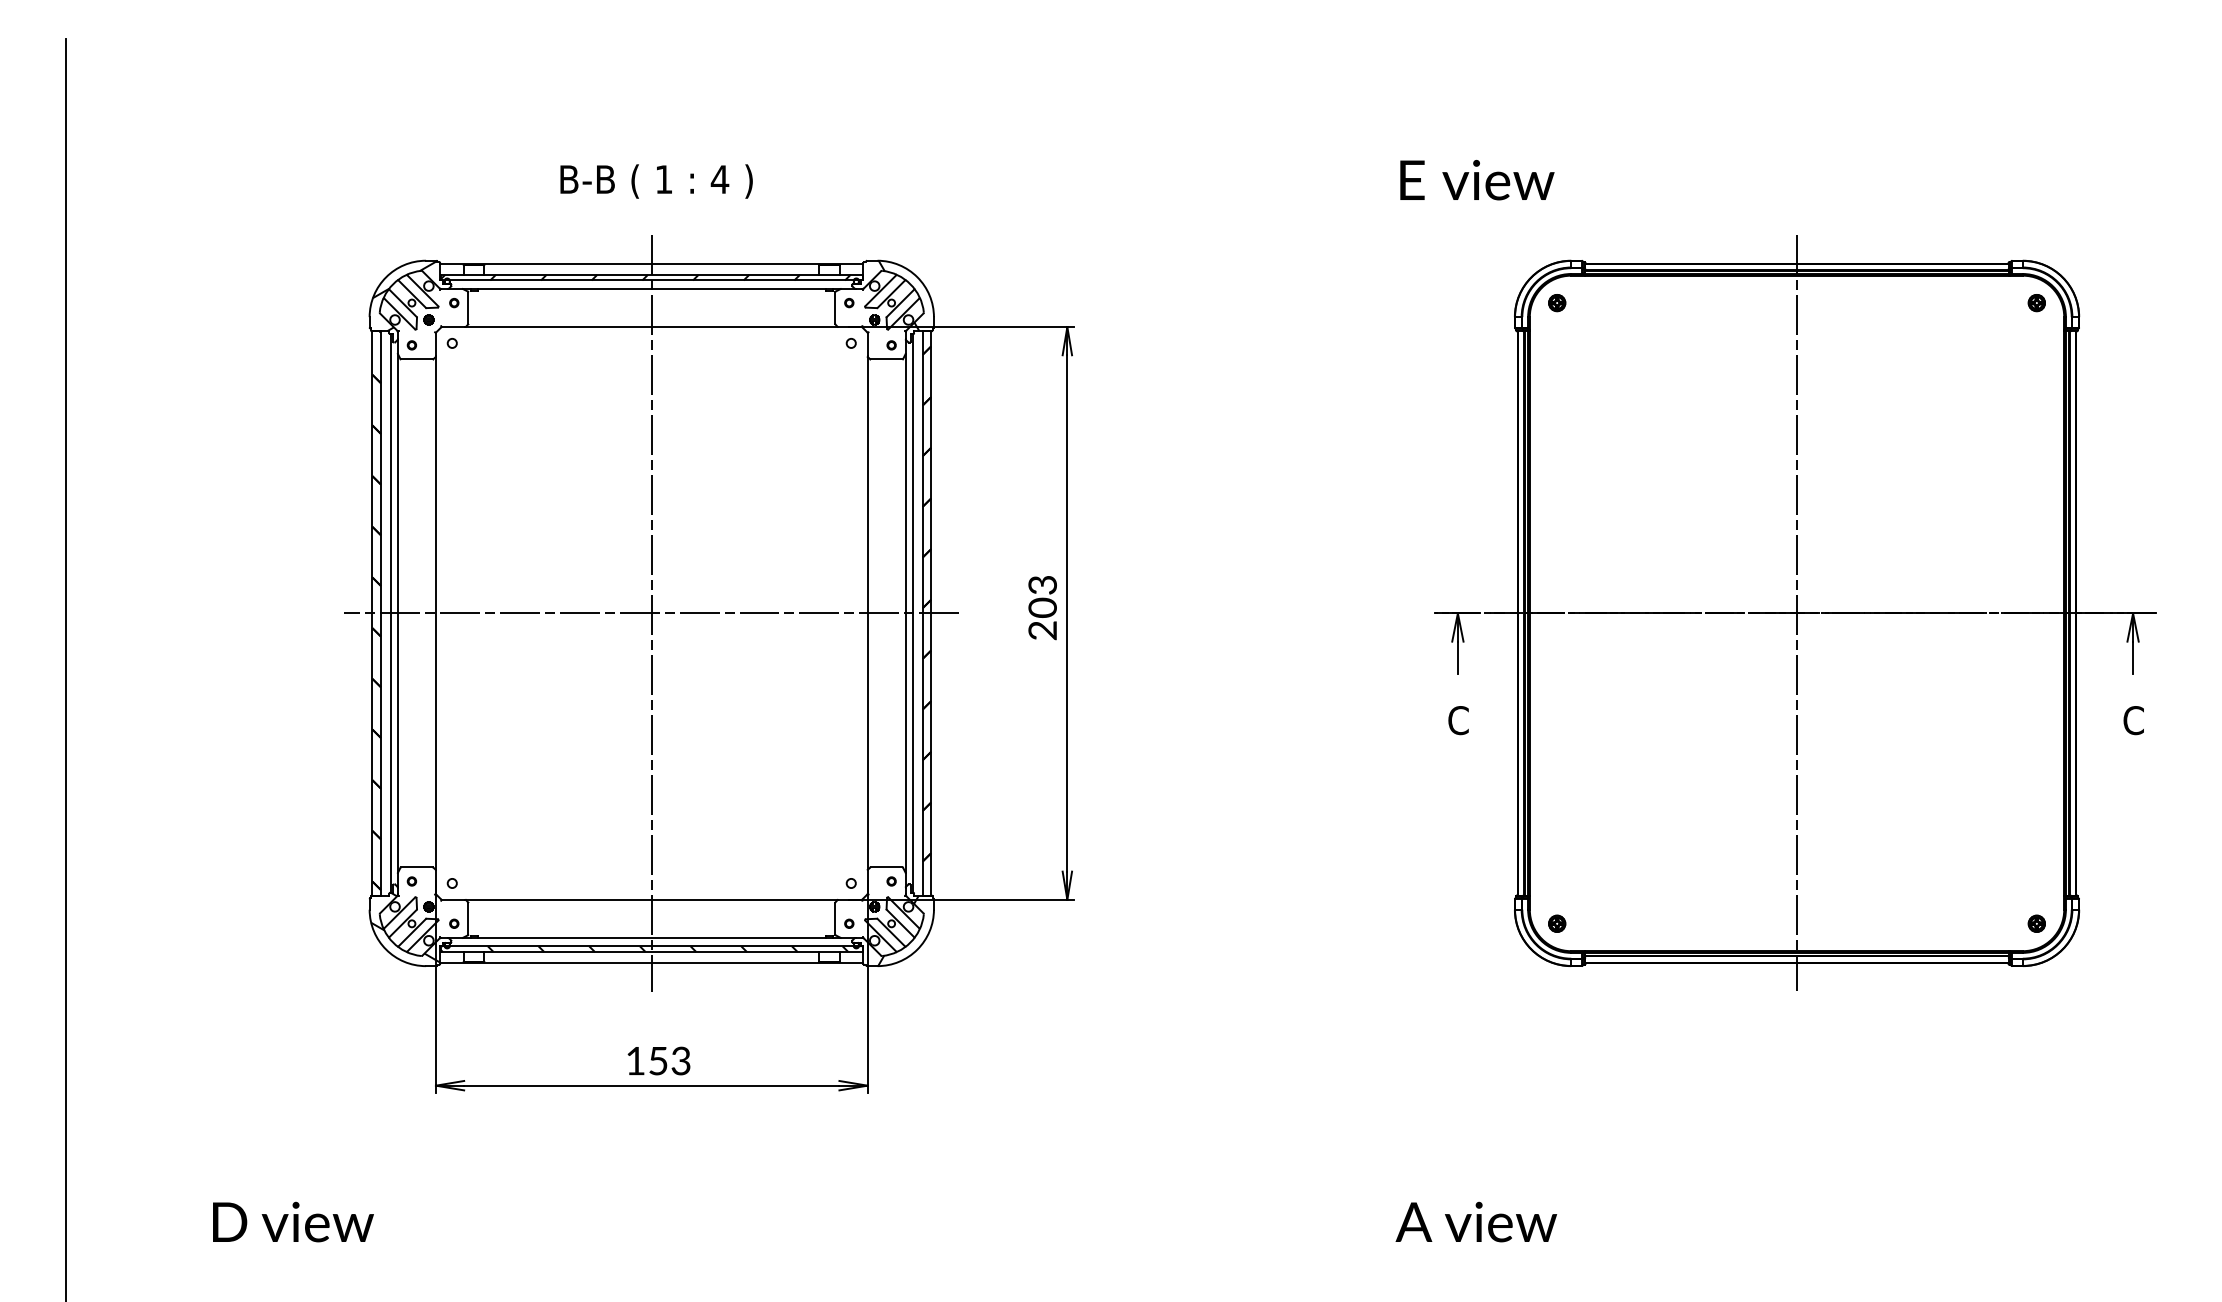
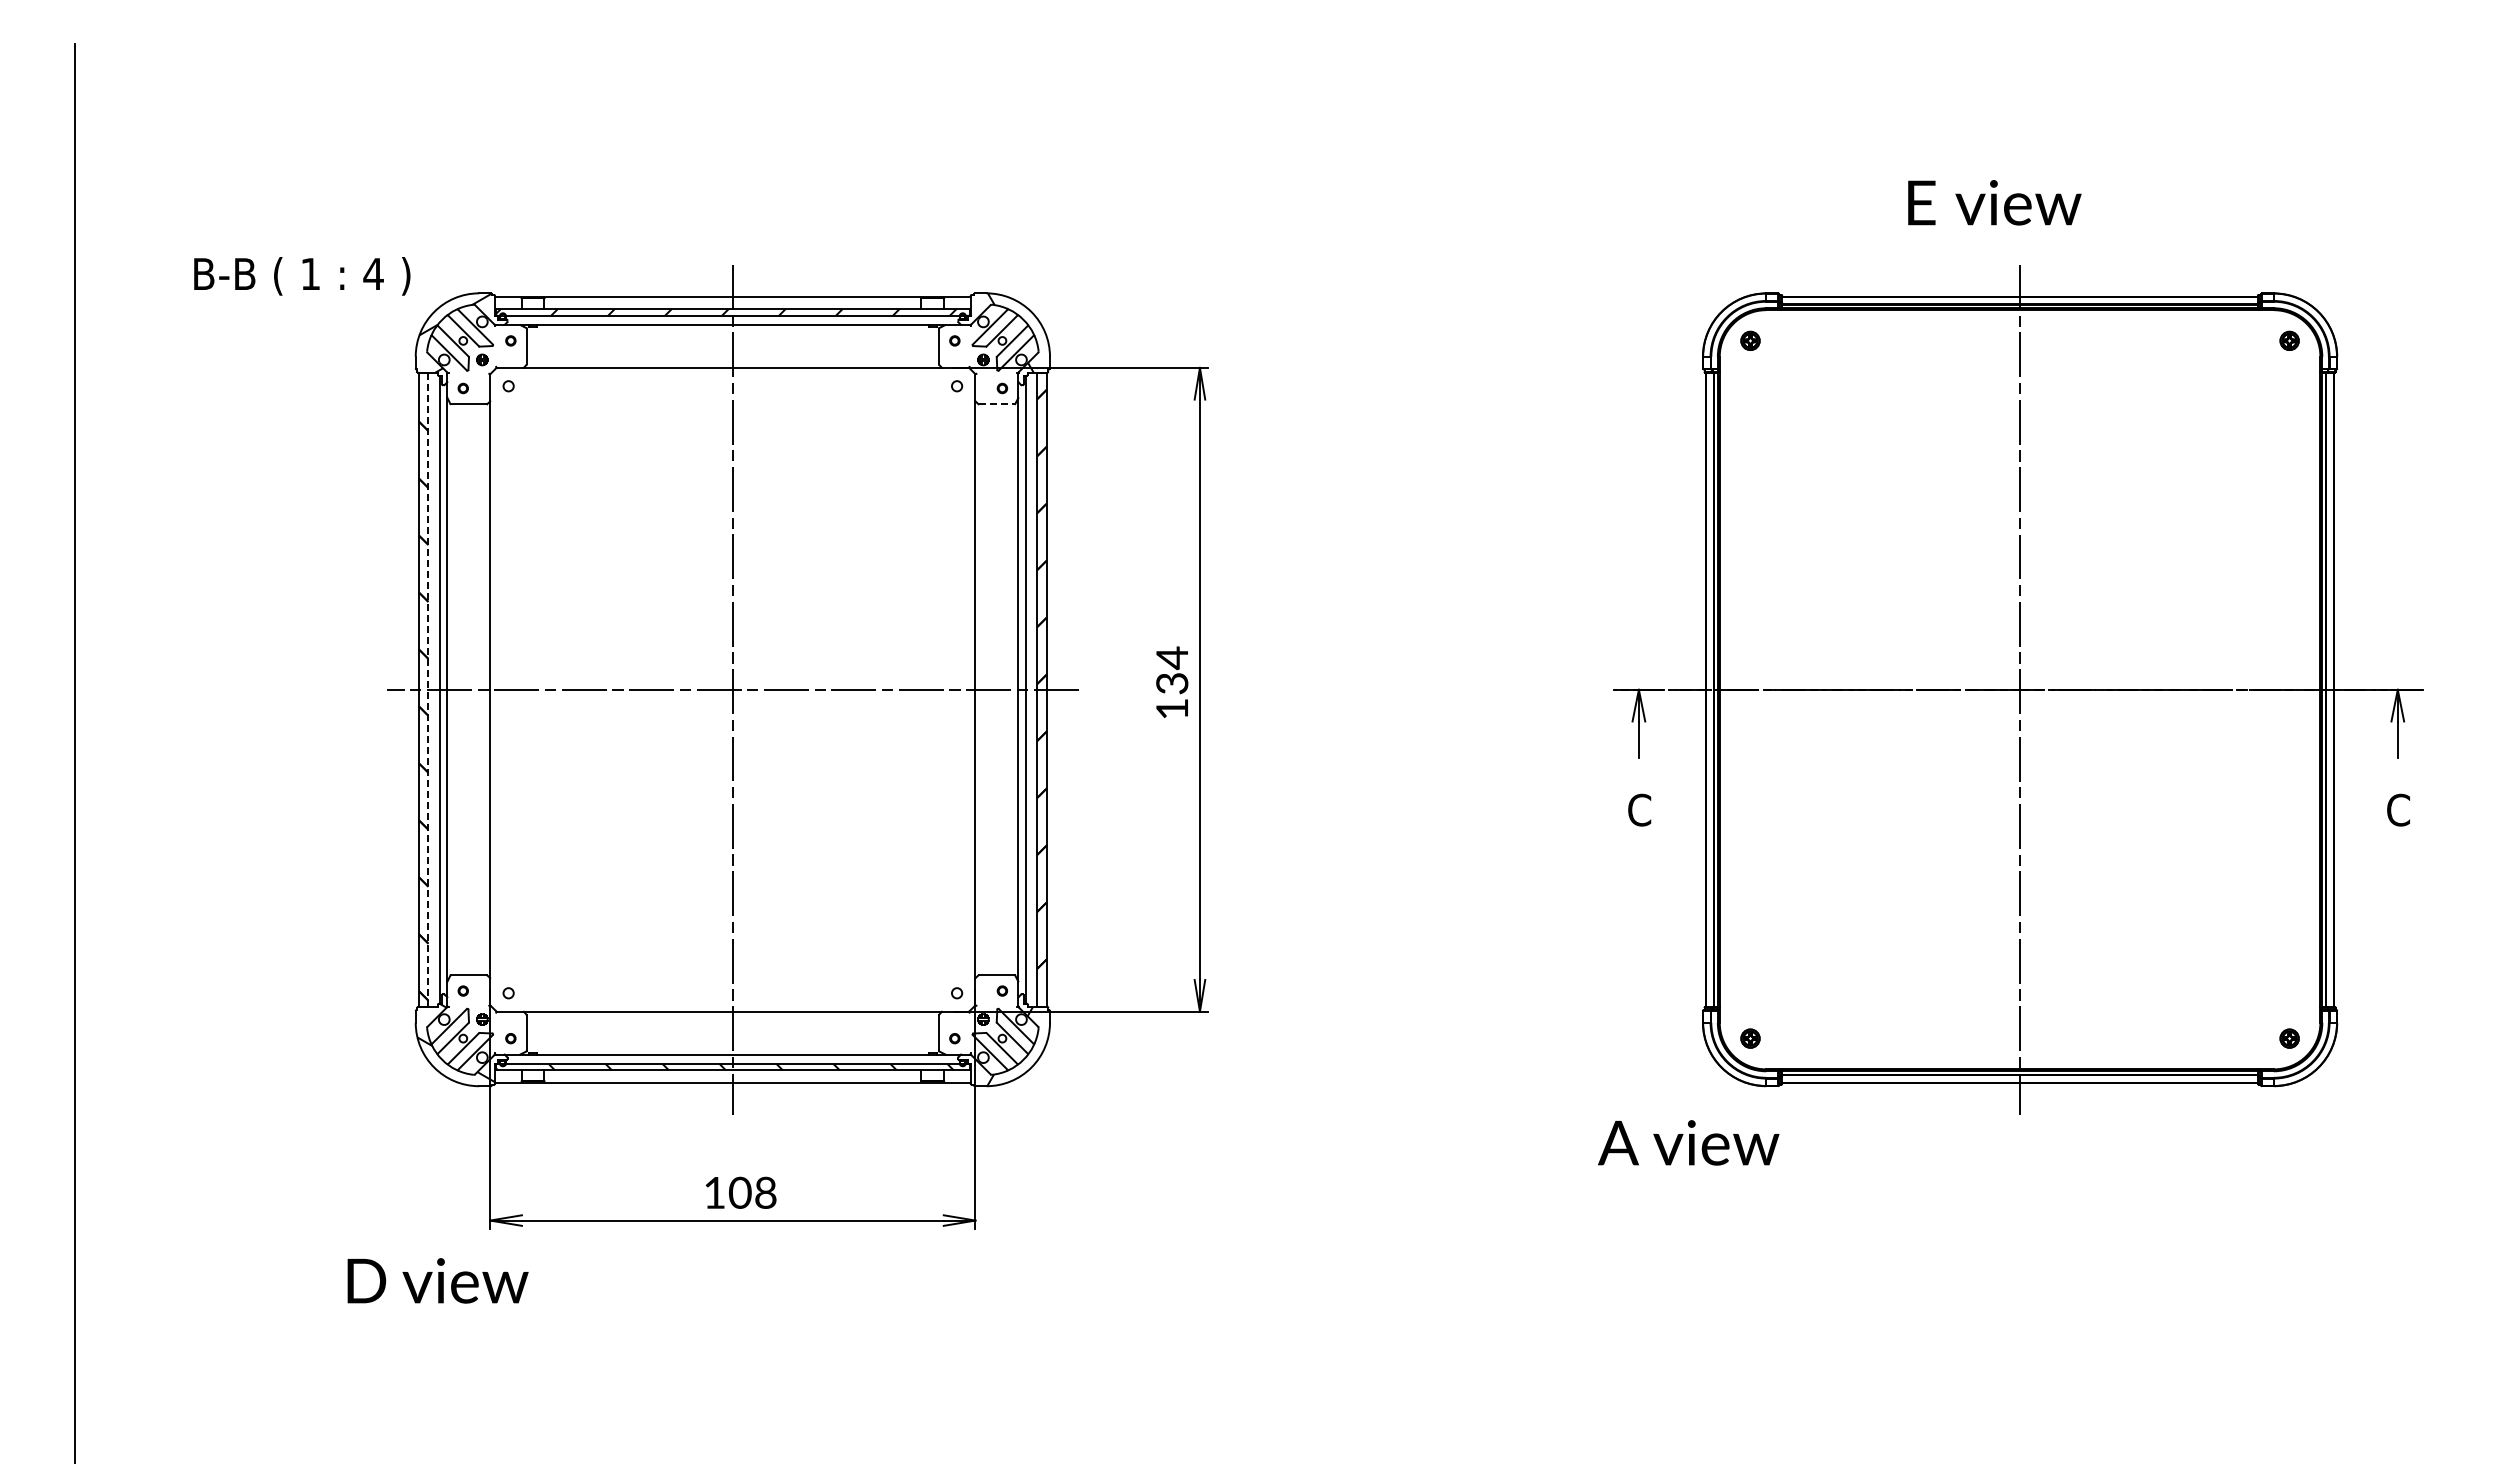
text: (1477, 179) -> (1994, 202), moved
text: (656, 181) -> (302, 276), moved
line: (886, 359) -> (996, 404), solid -> dashed
text: (1042, 606) -> (1172, 682), 203 -> 134
line: (381, 613) -> (428, 689), solid -> dashed
text: (669, 1060) -> (752, 1192), 153 -> 108
text: (292, 1221) -> (437, 1280), moved
text: (1476, 1221) -> (1688, 1142), moved

